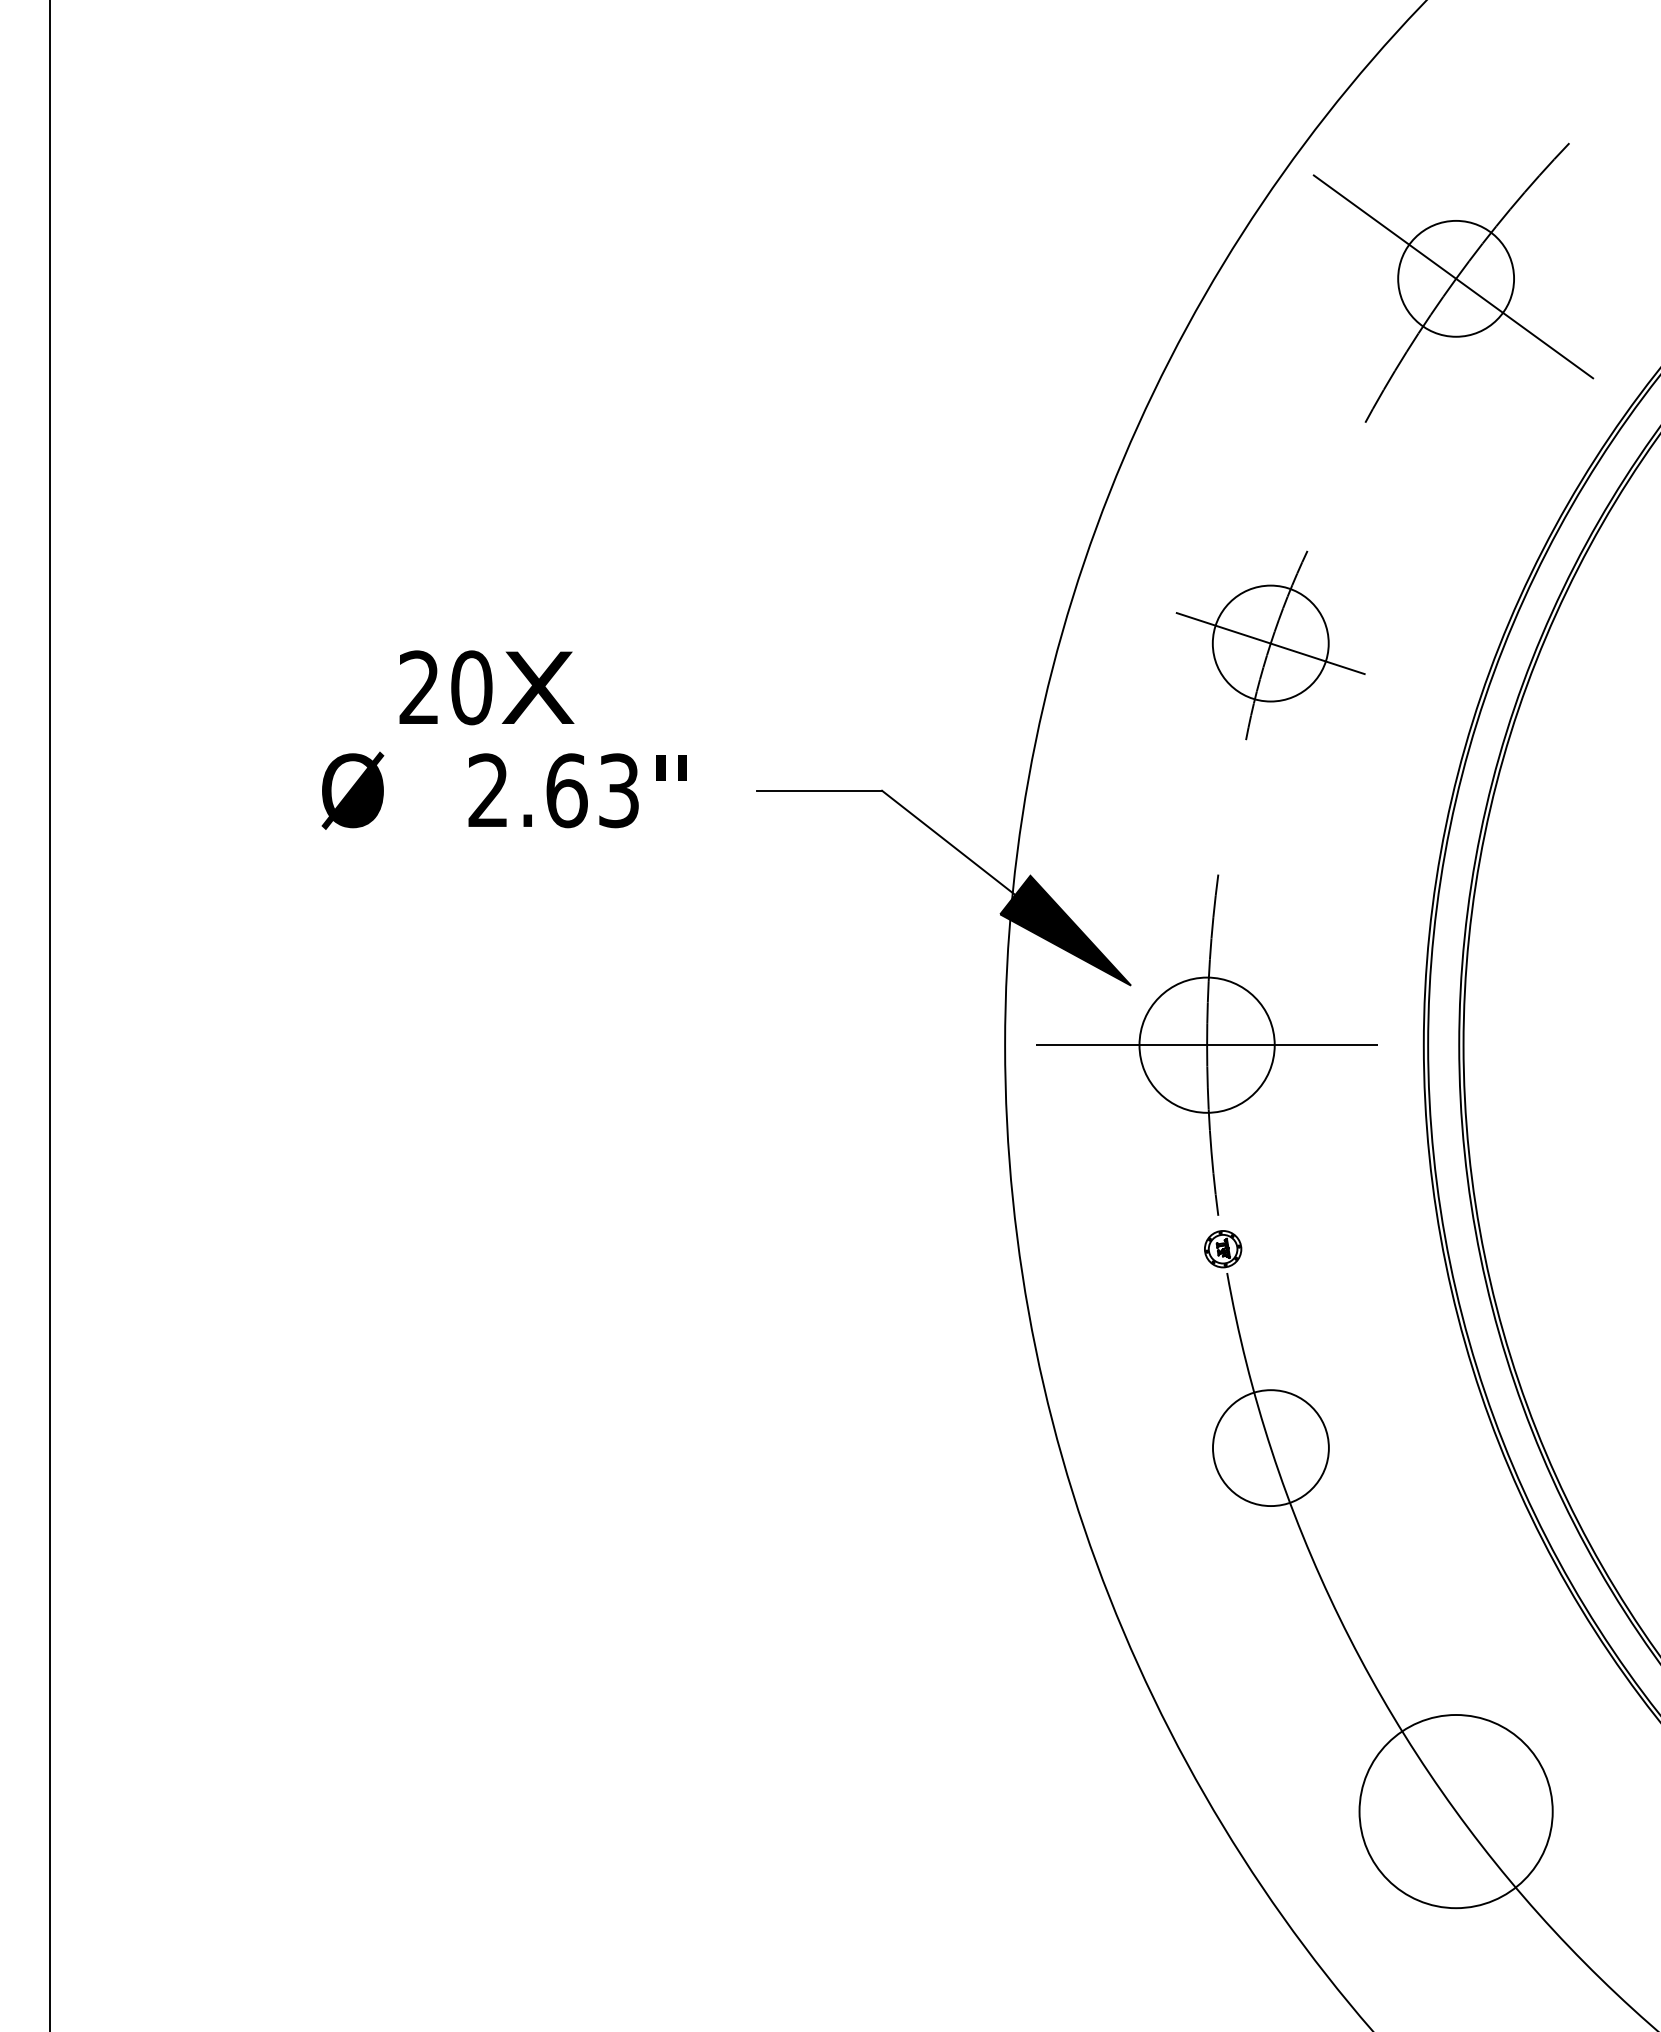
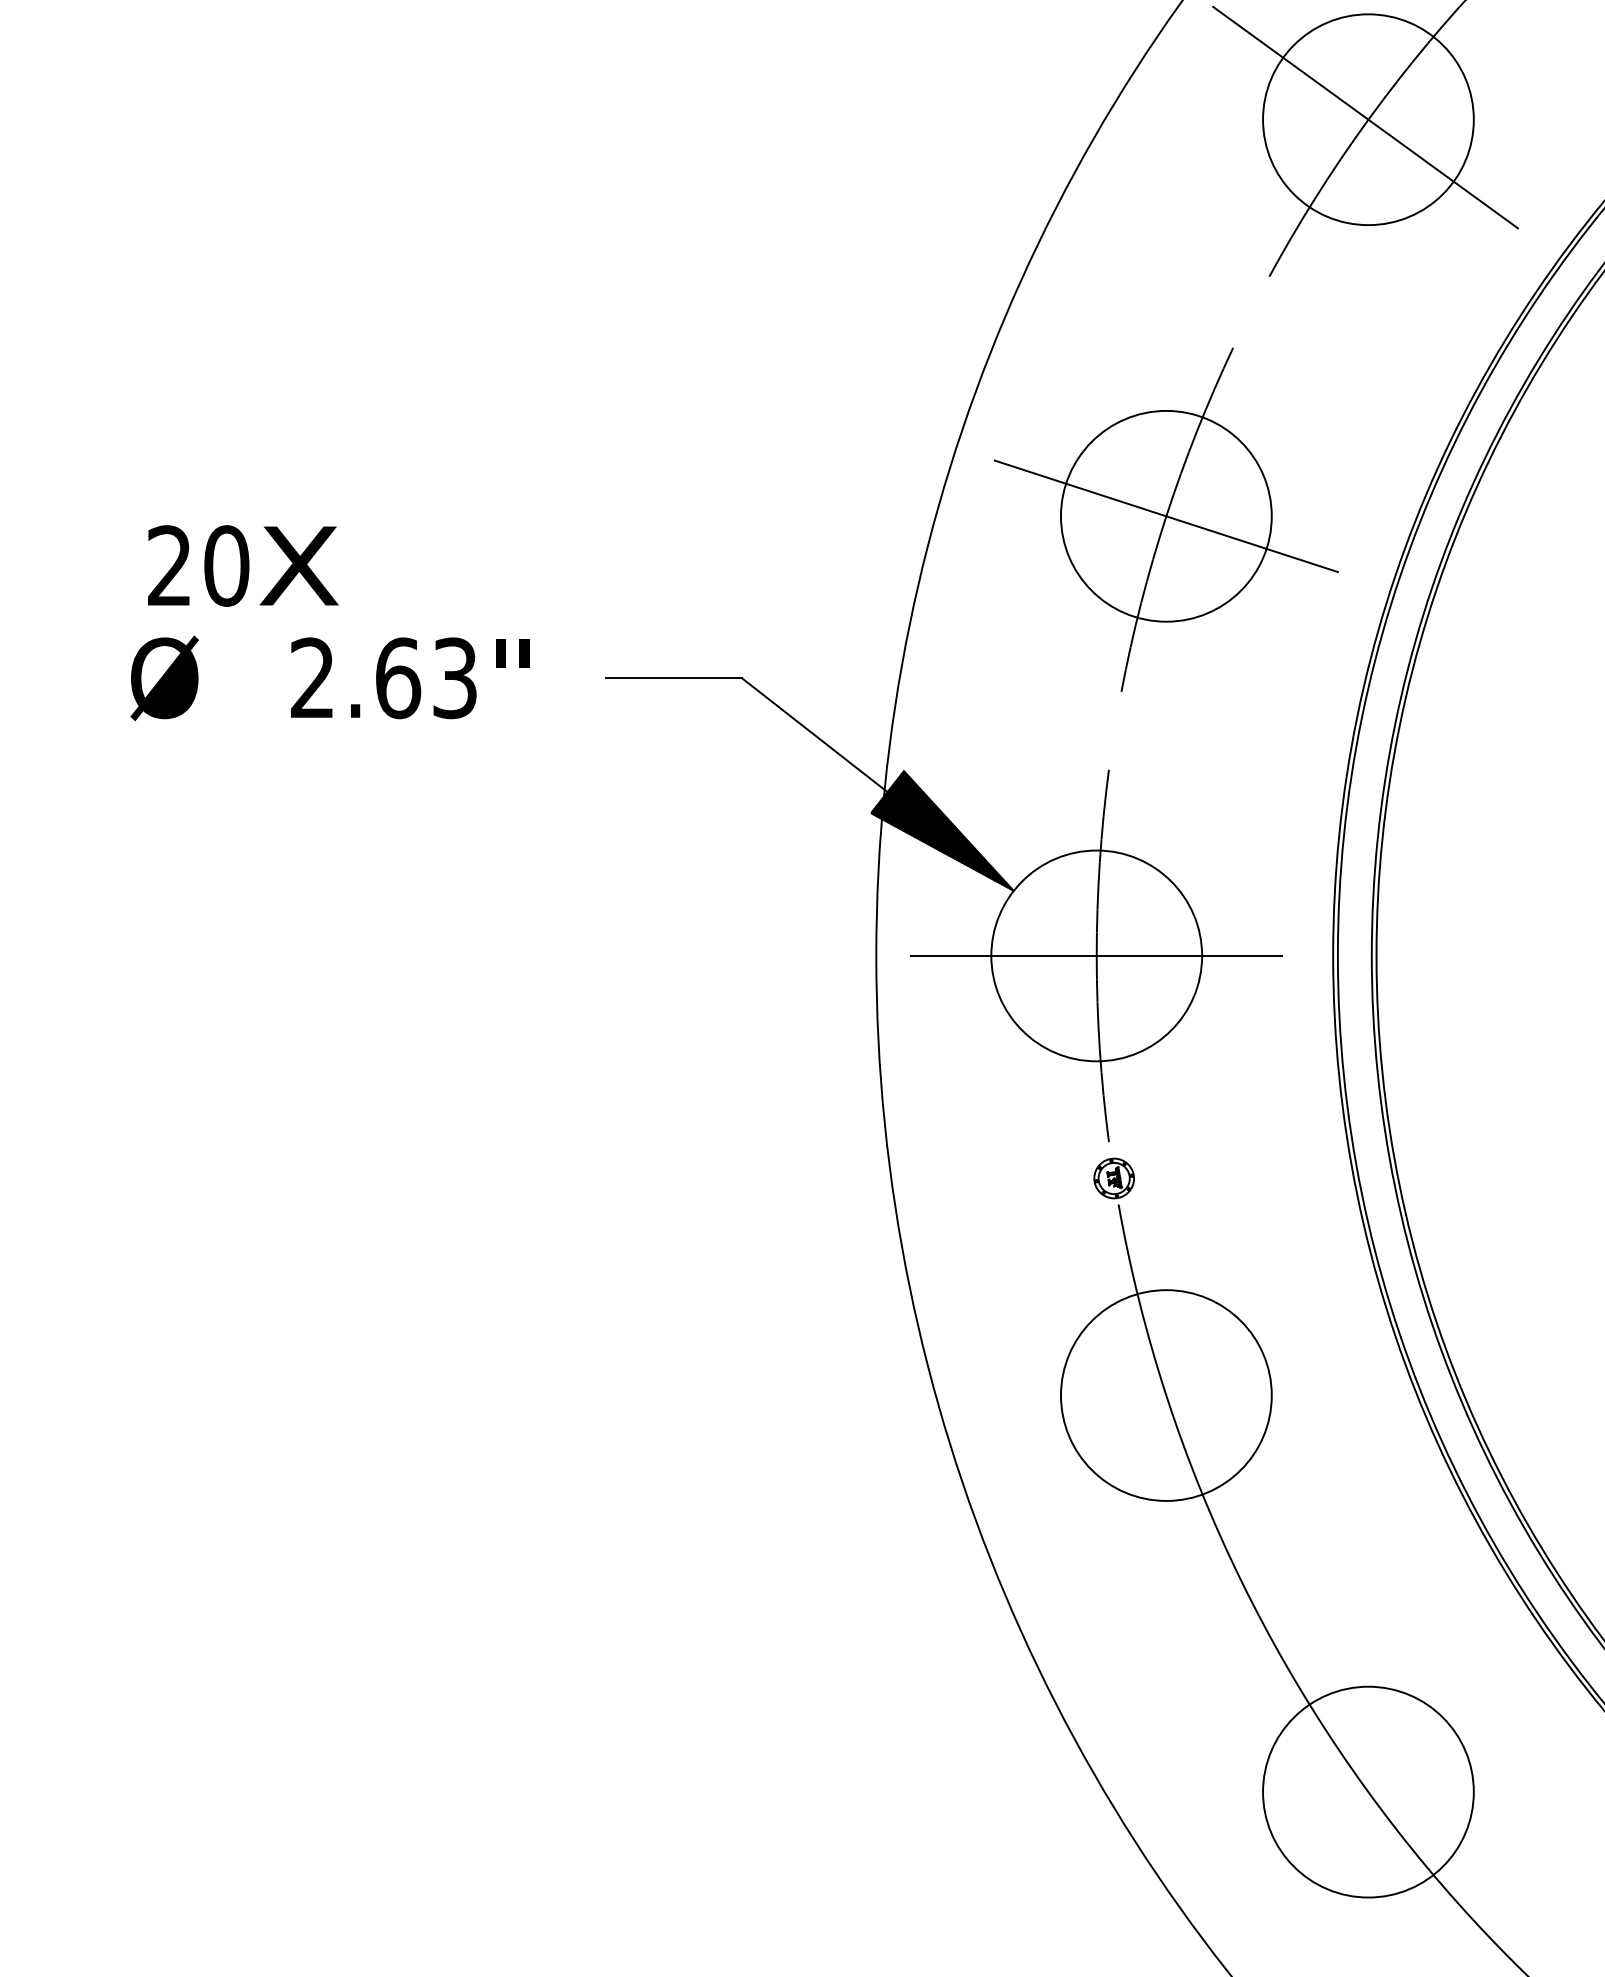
circle: (1455, 278) -> (1367, 119), size x1.67
part: (1270, 645) -> (1165, 519), size x1.67
text: (486, 687) -> (242, 565), moved
circle: (1206, 1044) -> (1096, 955), size x1.43
circle: (1270, 1447) -> (1165, 1394), size x1.67

